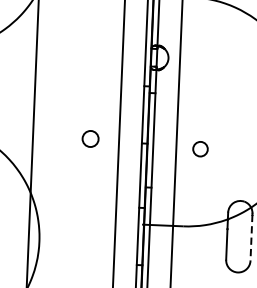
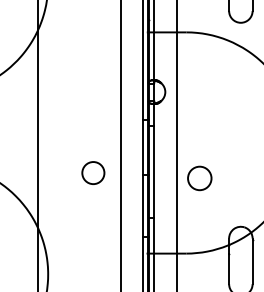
circle: (90, 138) -> (93, 172), size x1.43
circle: (200, 149) -> (199, 178), size x1.67
line: (251, 238) -> (252, 262), dashed -> solid

